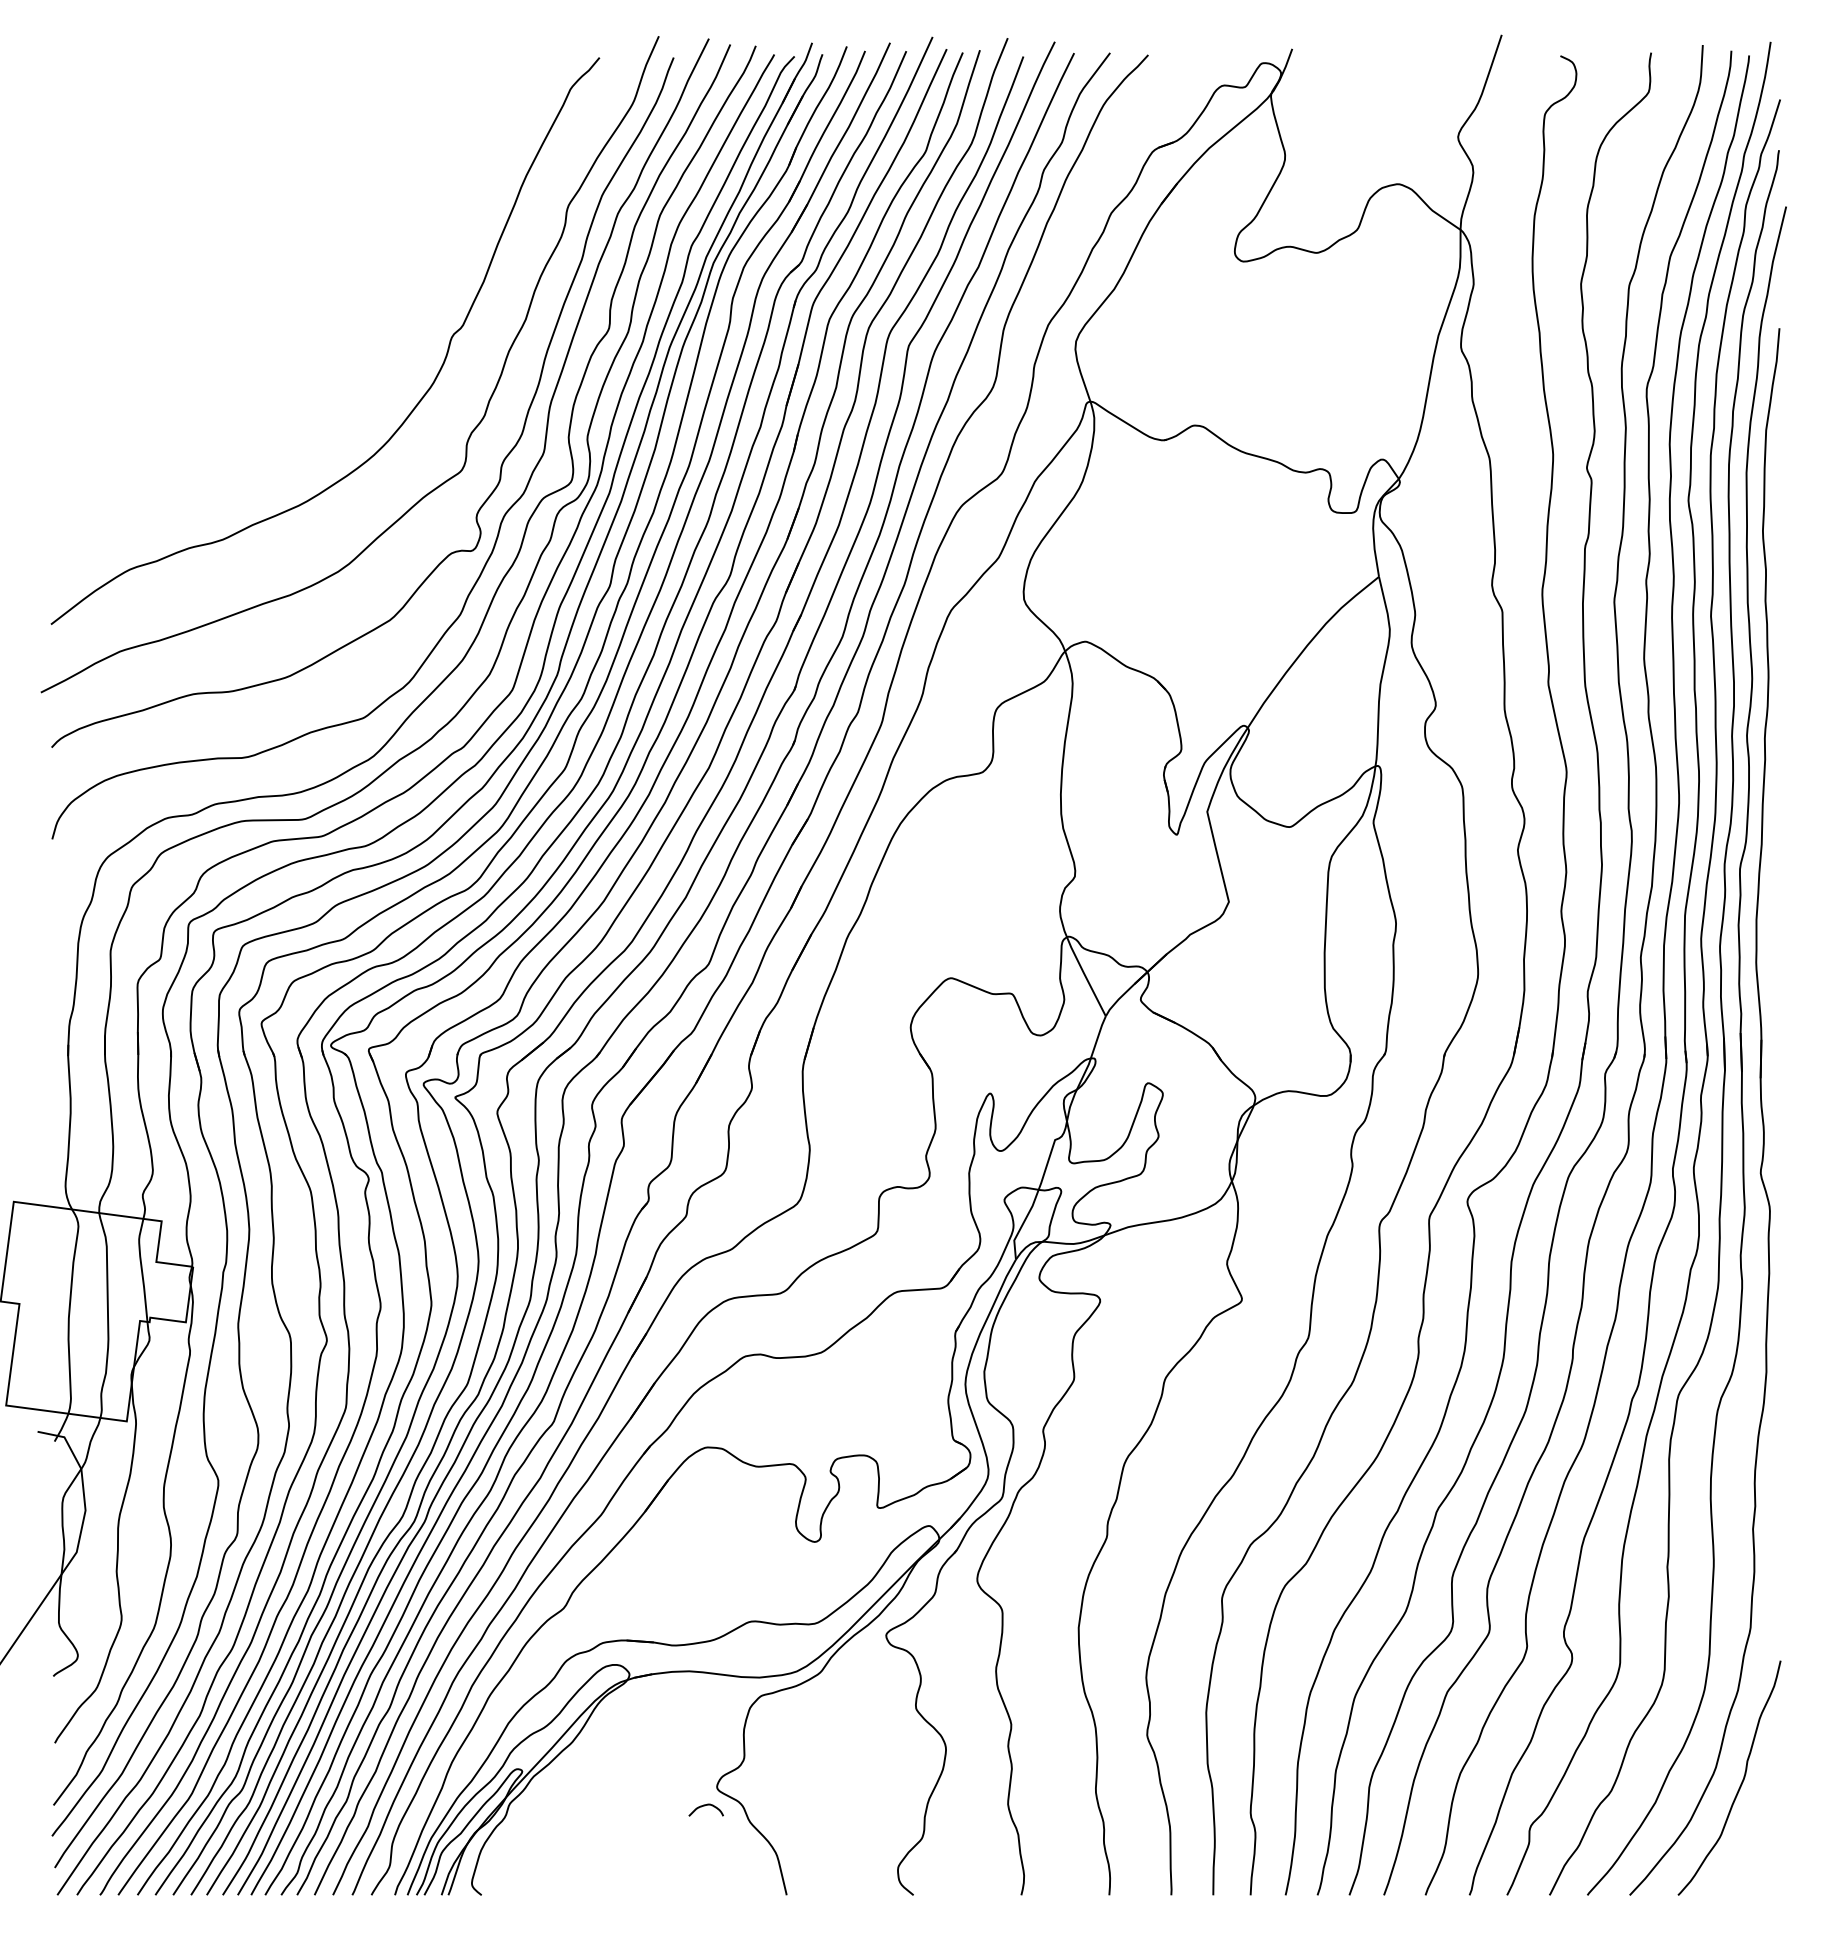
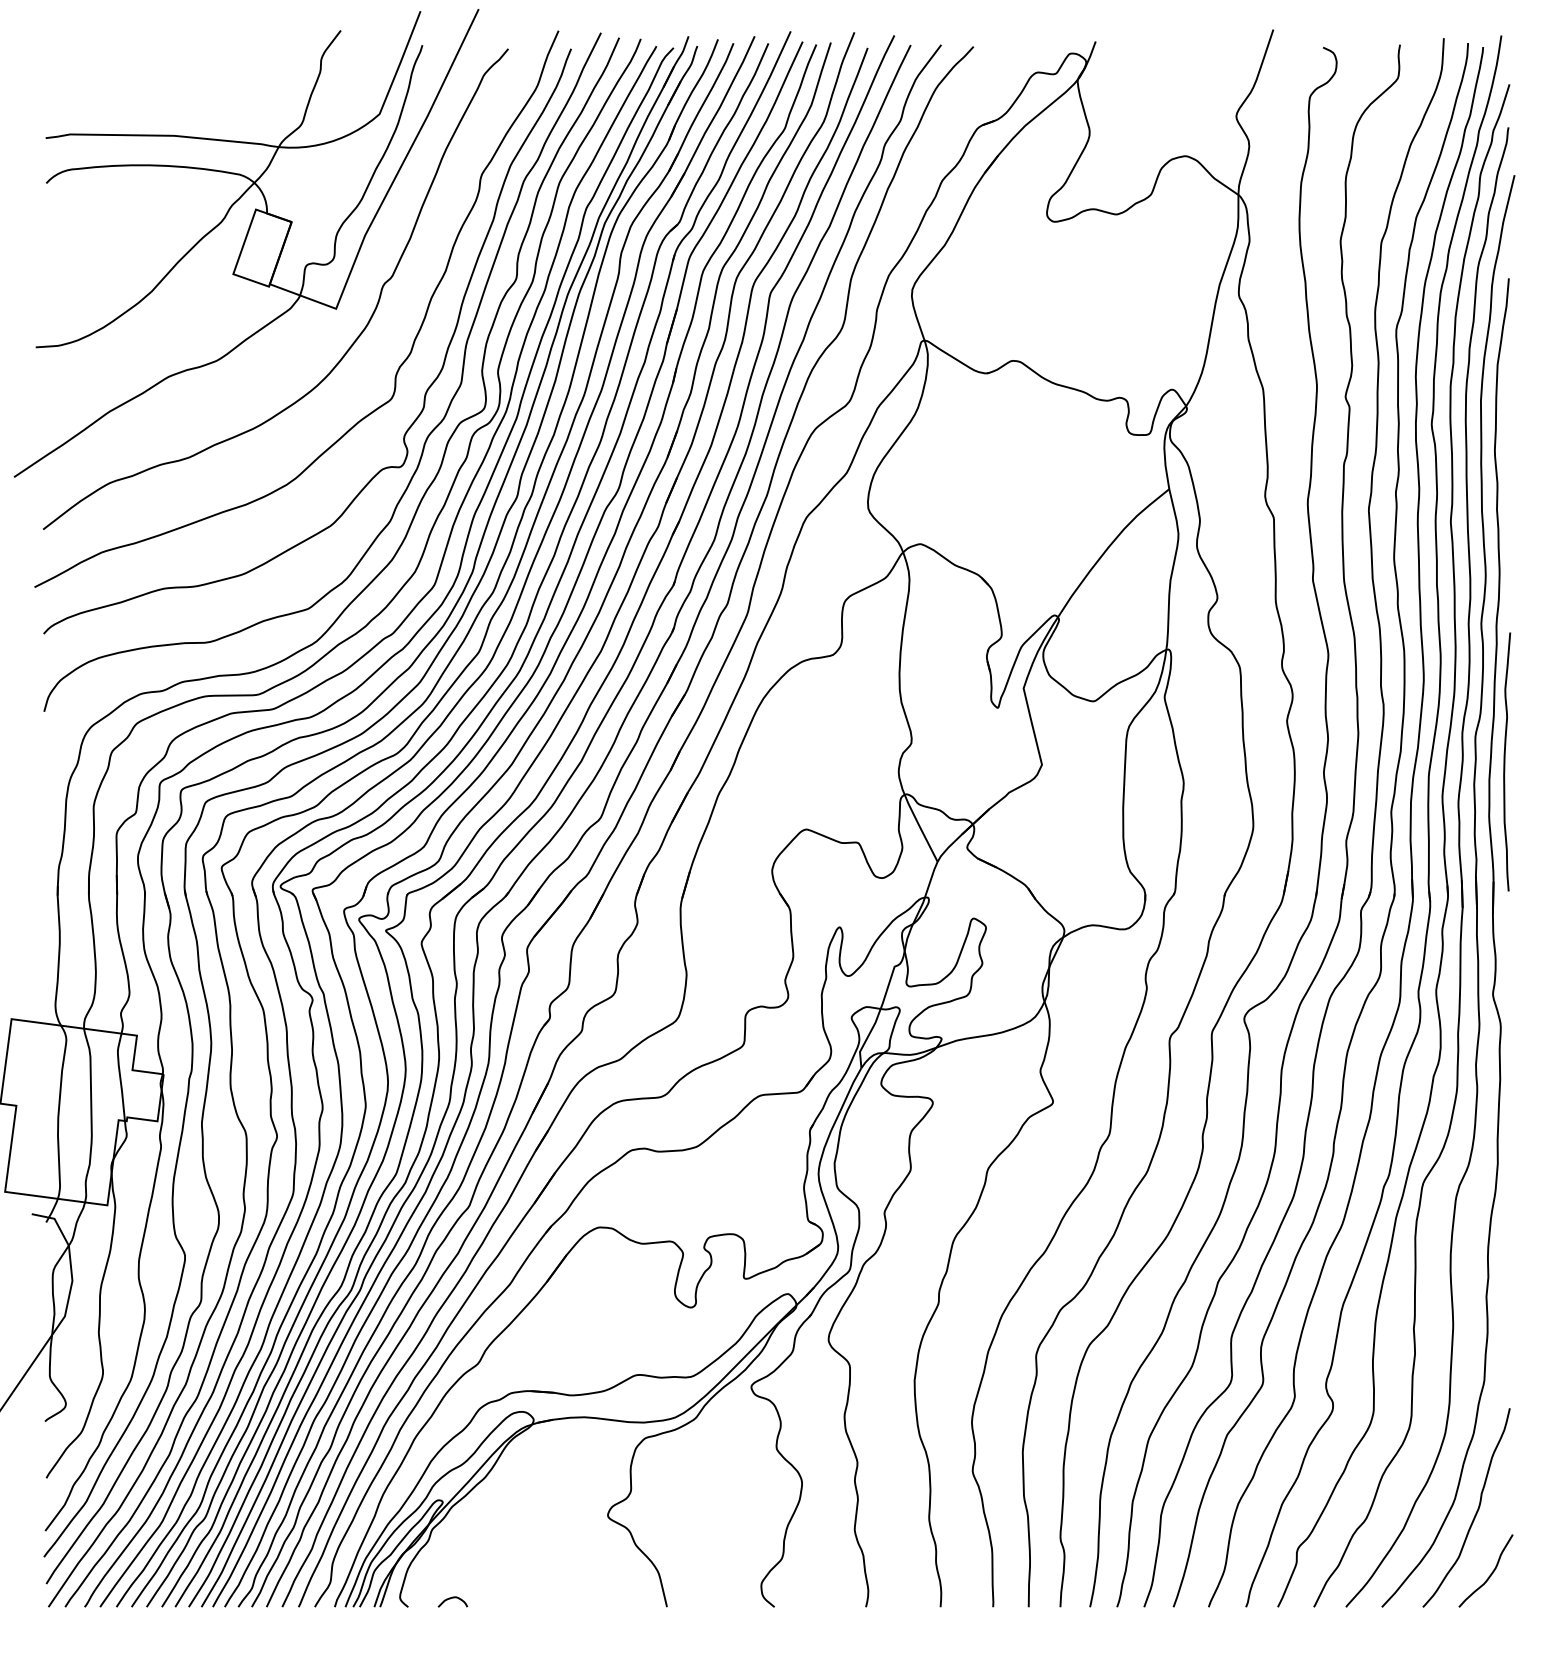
part: (290, 286) -> (246, 242), added
curve: (1775, 898) -> (1505, 761), added
curve: (705, 1806) -> (452, 1598), moved
curve: (1757, 1856) -> (1490, 1574), added

